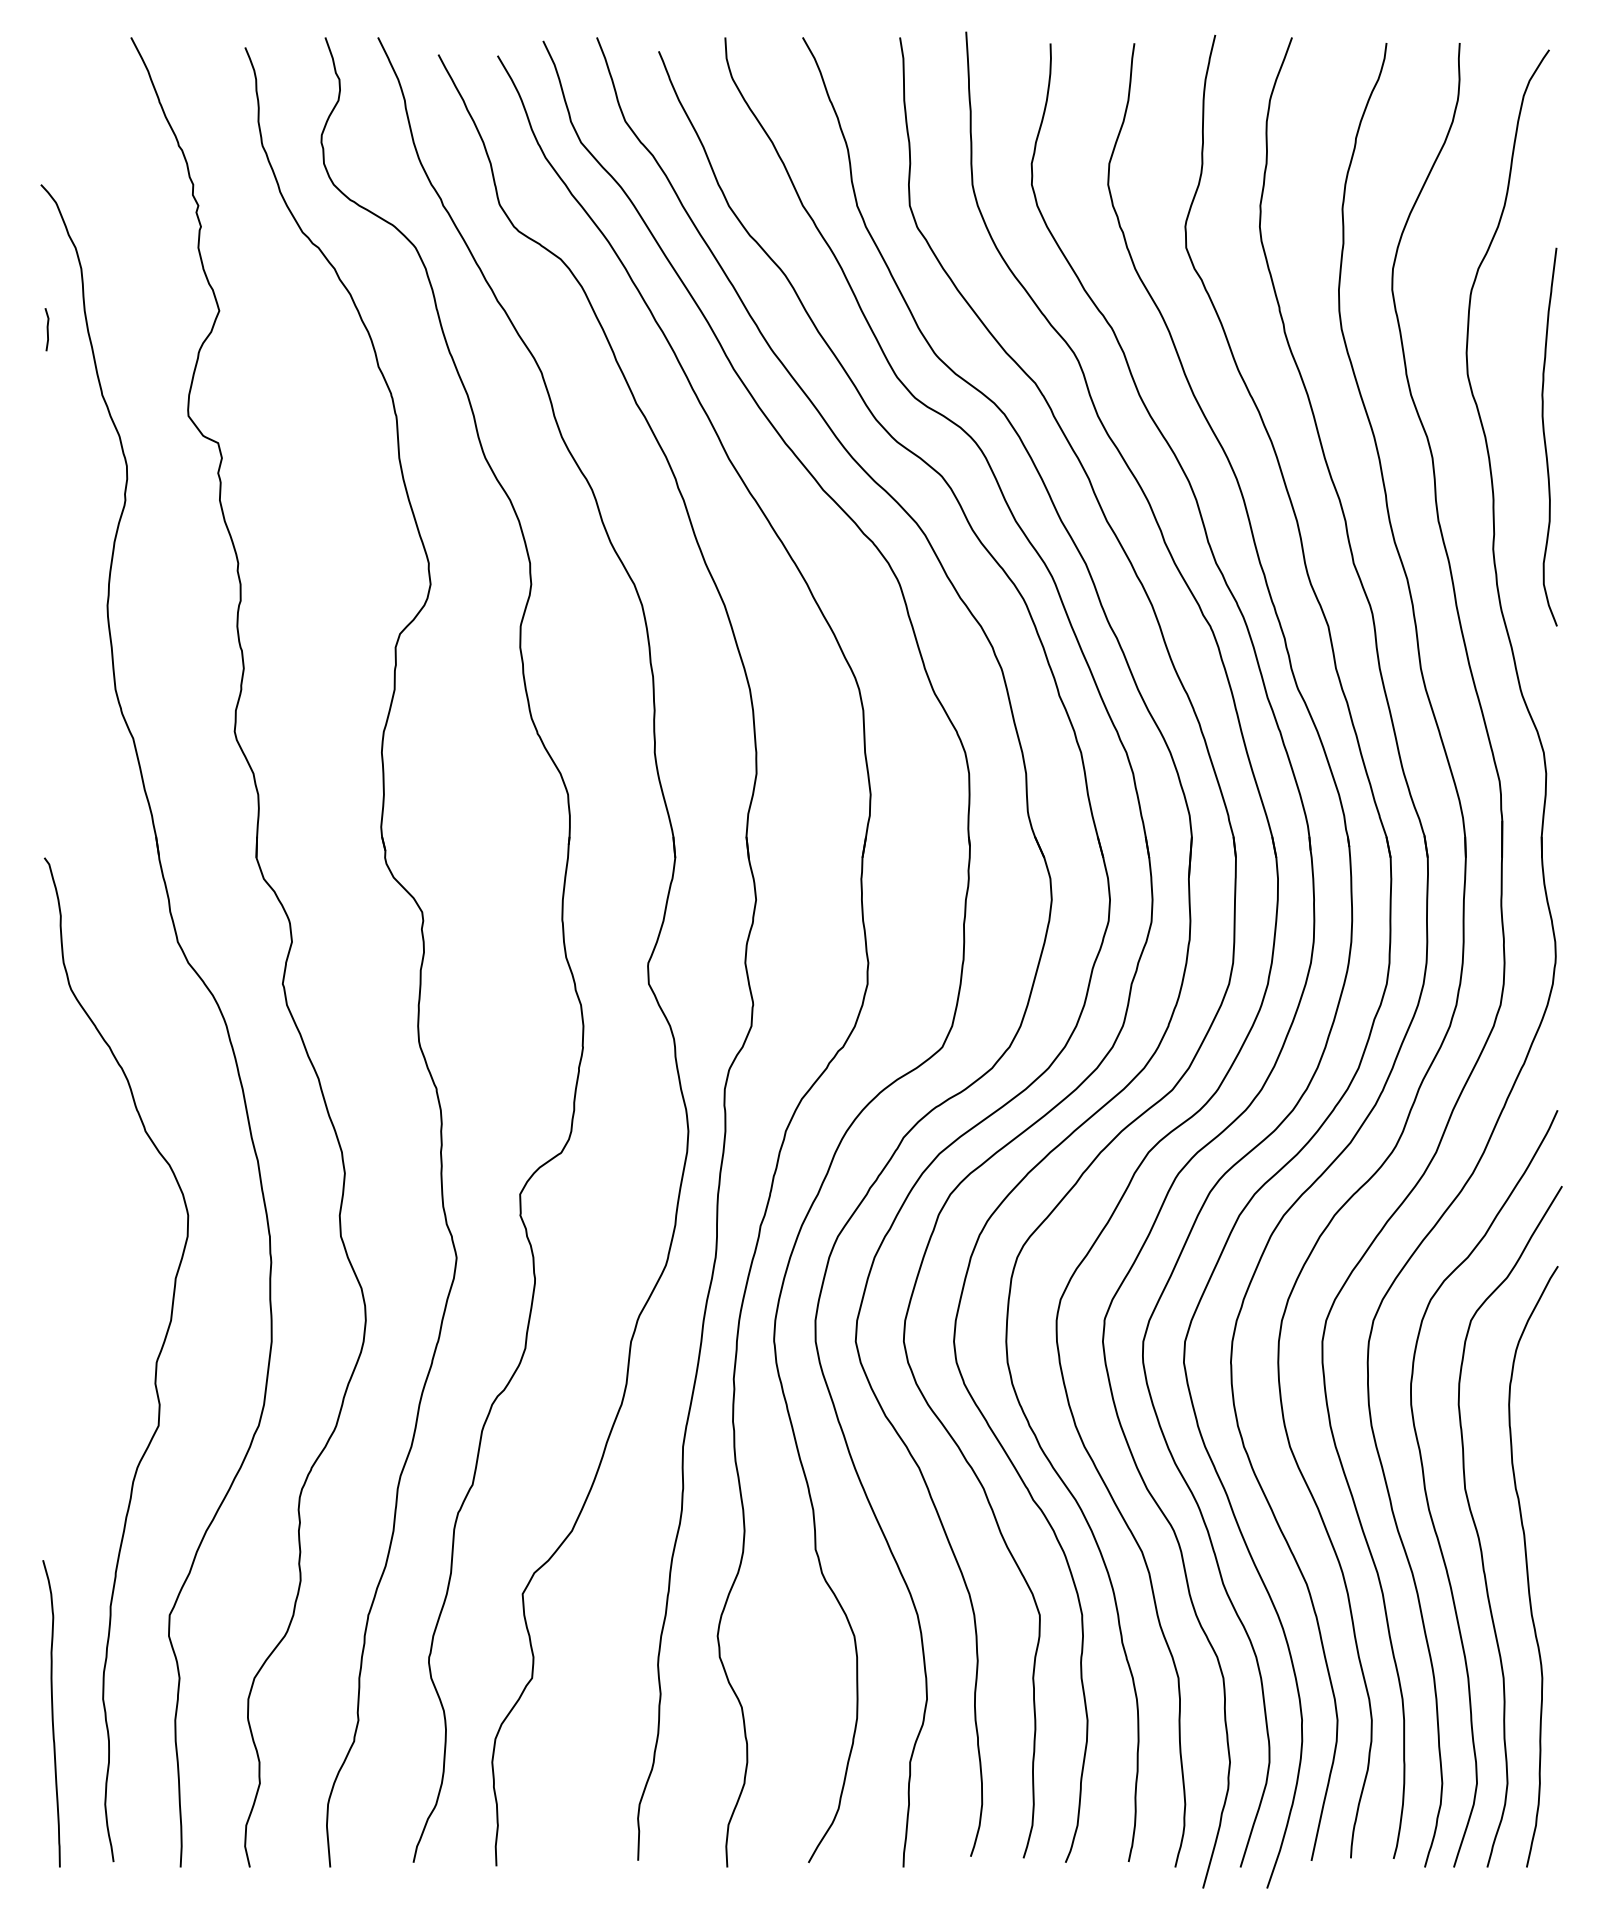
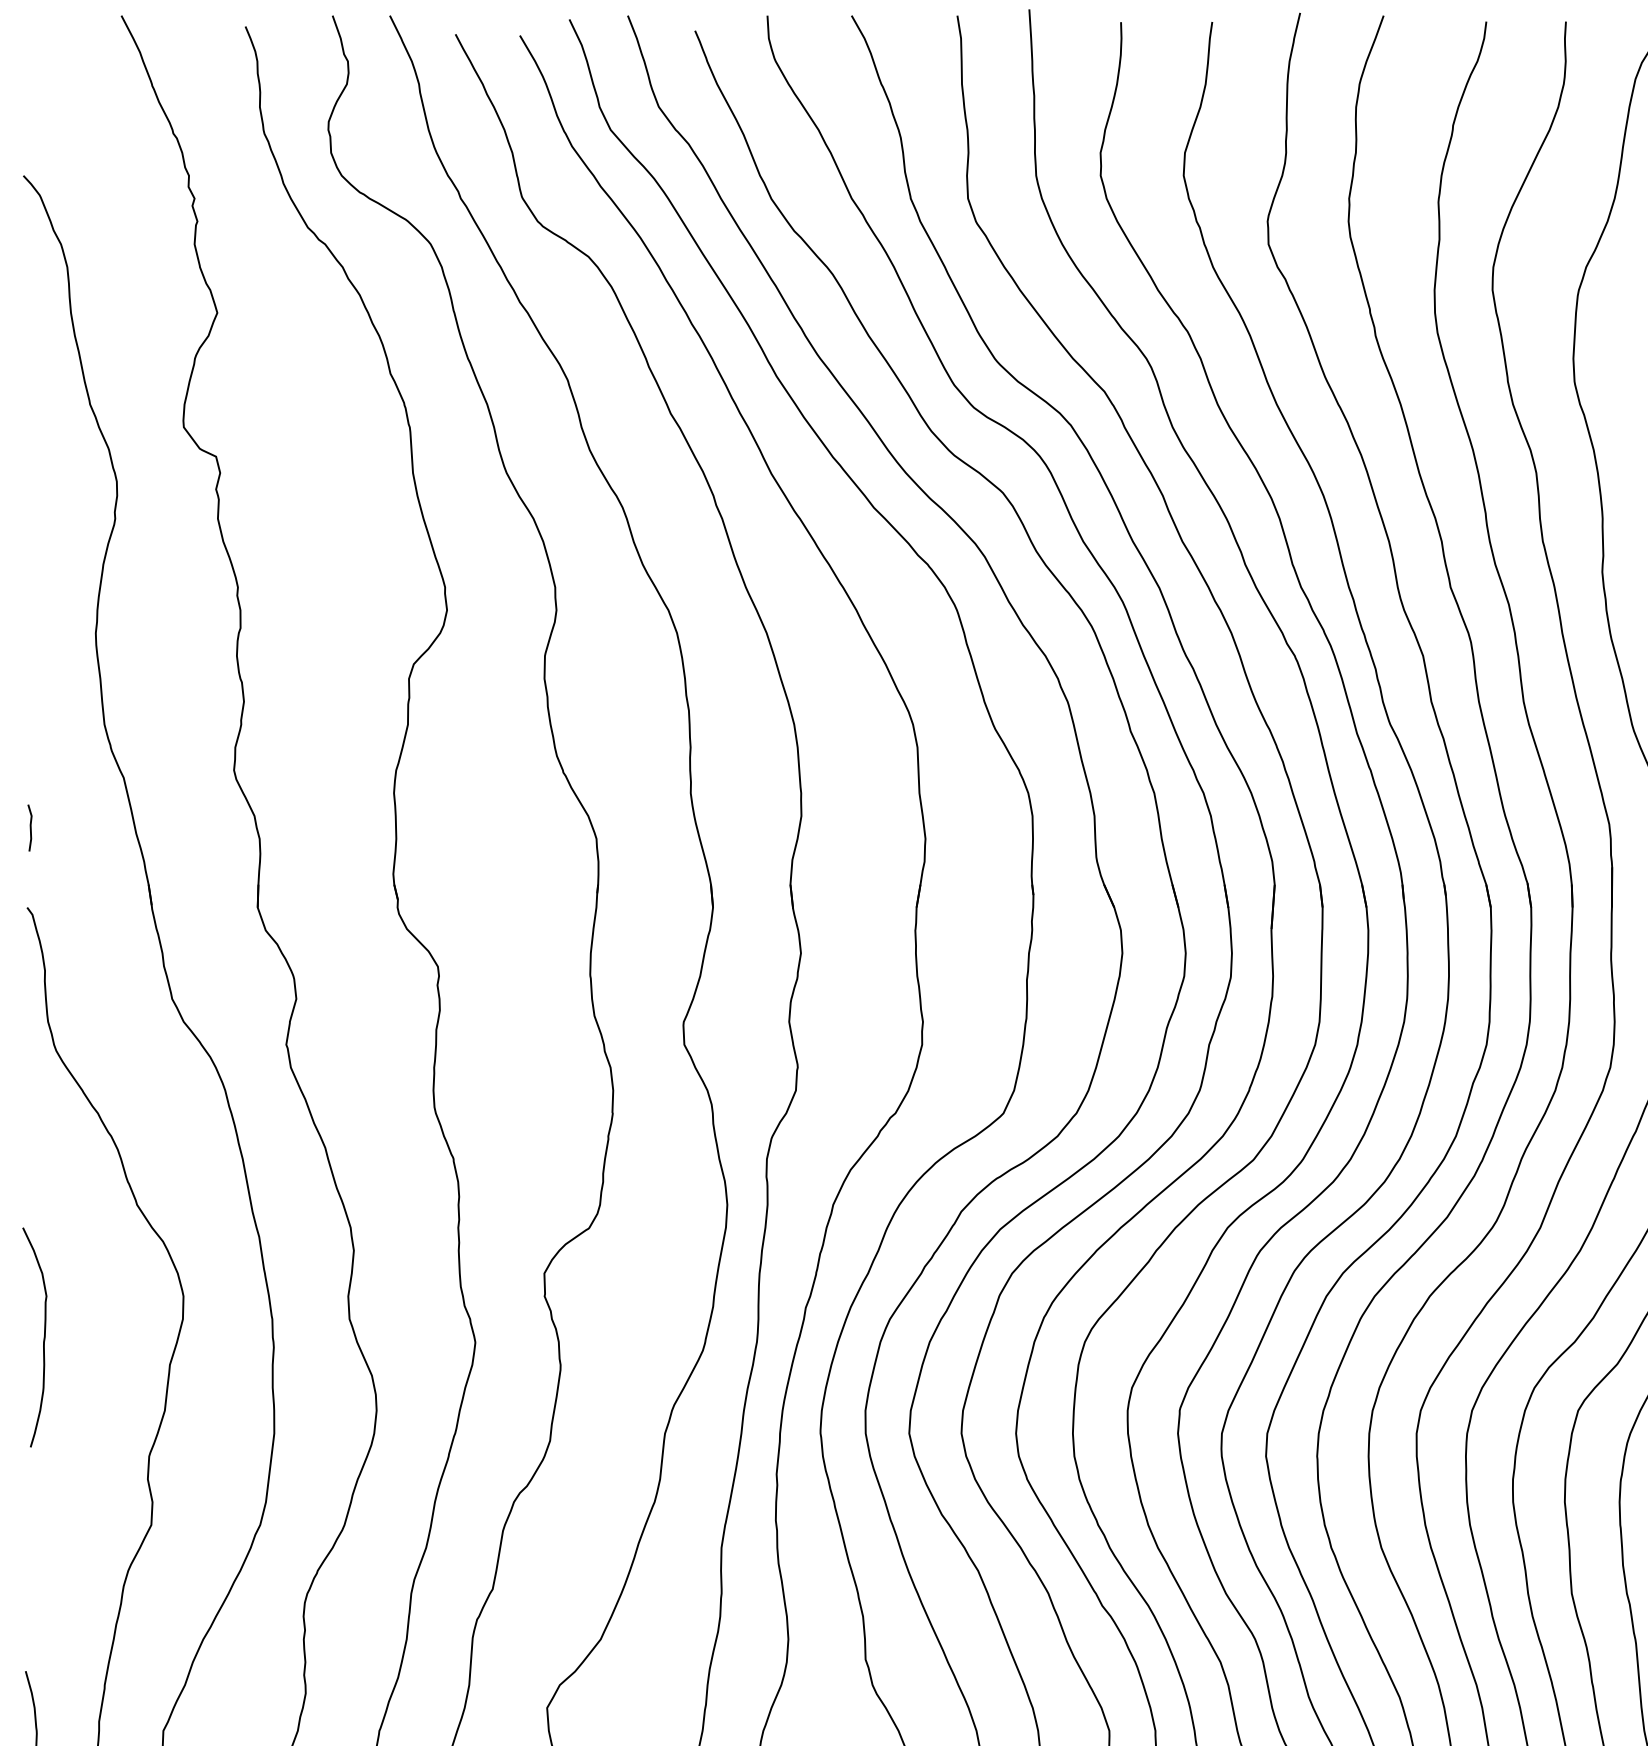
line: (46, 329) -> (29, 827), moved
curve: (59, 1253) -> (43, 1337), added

